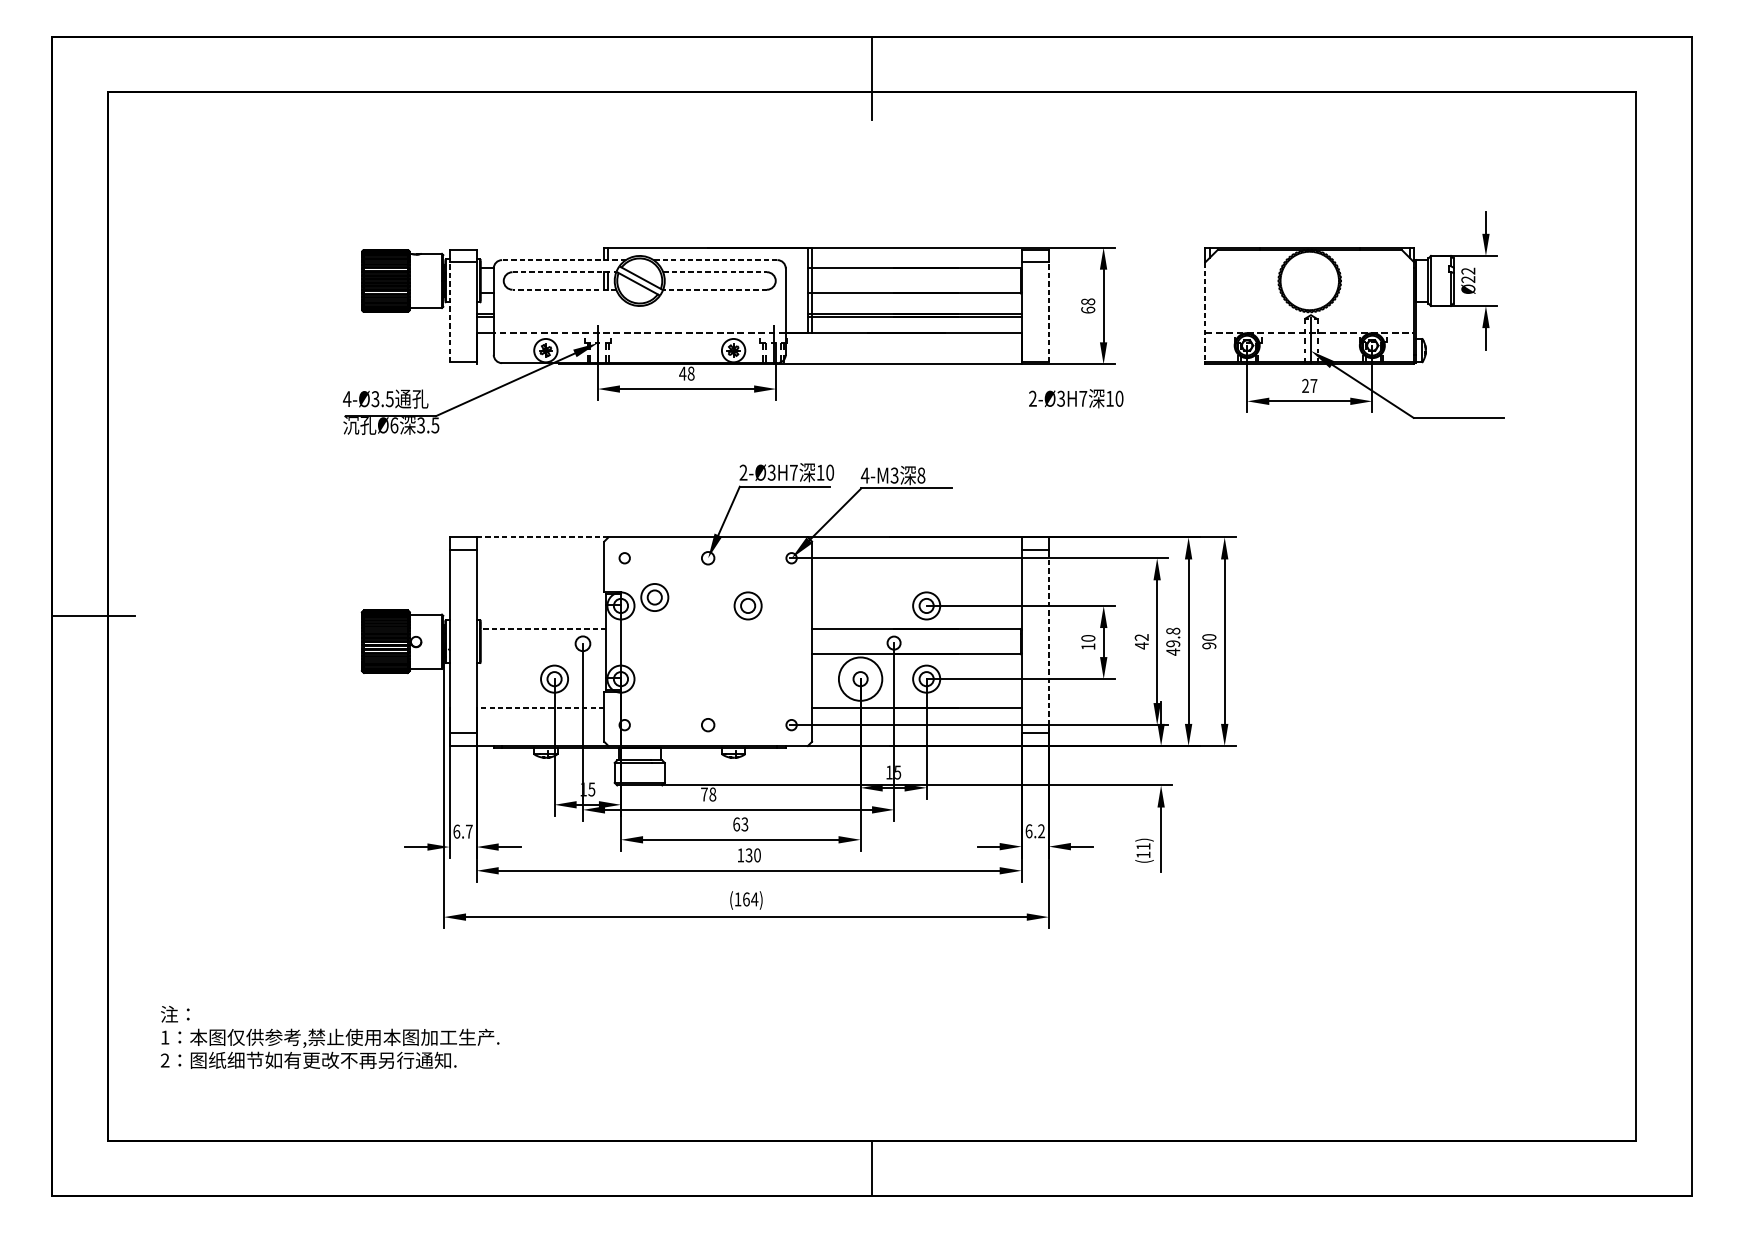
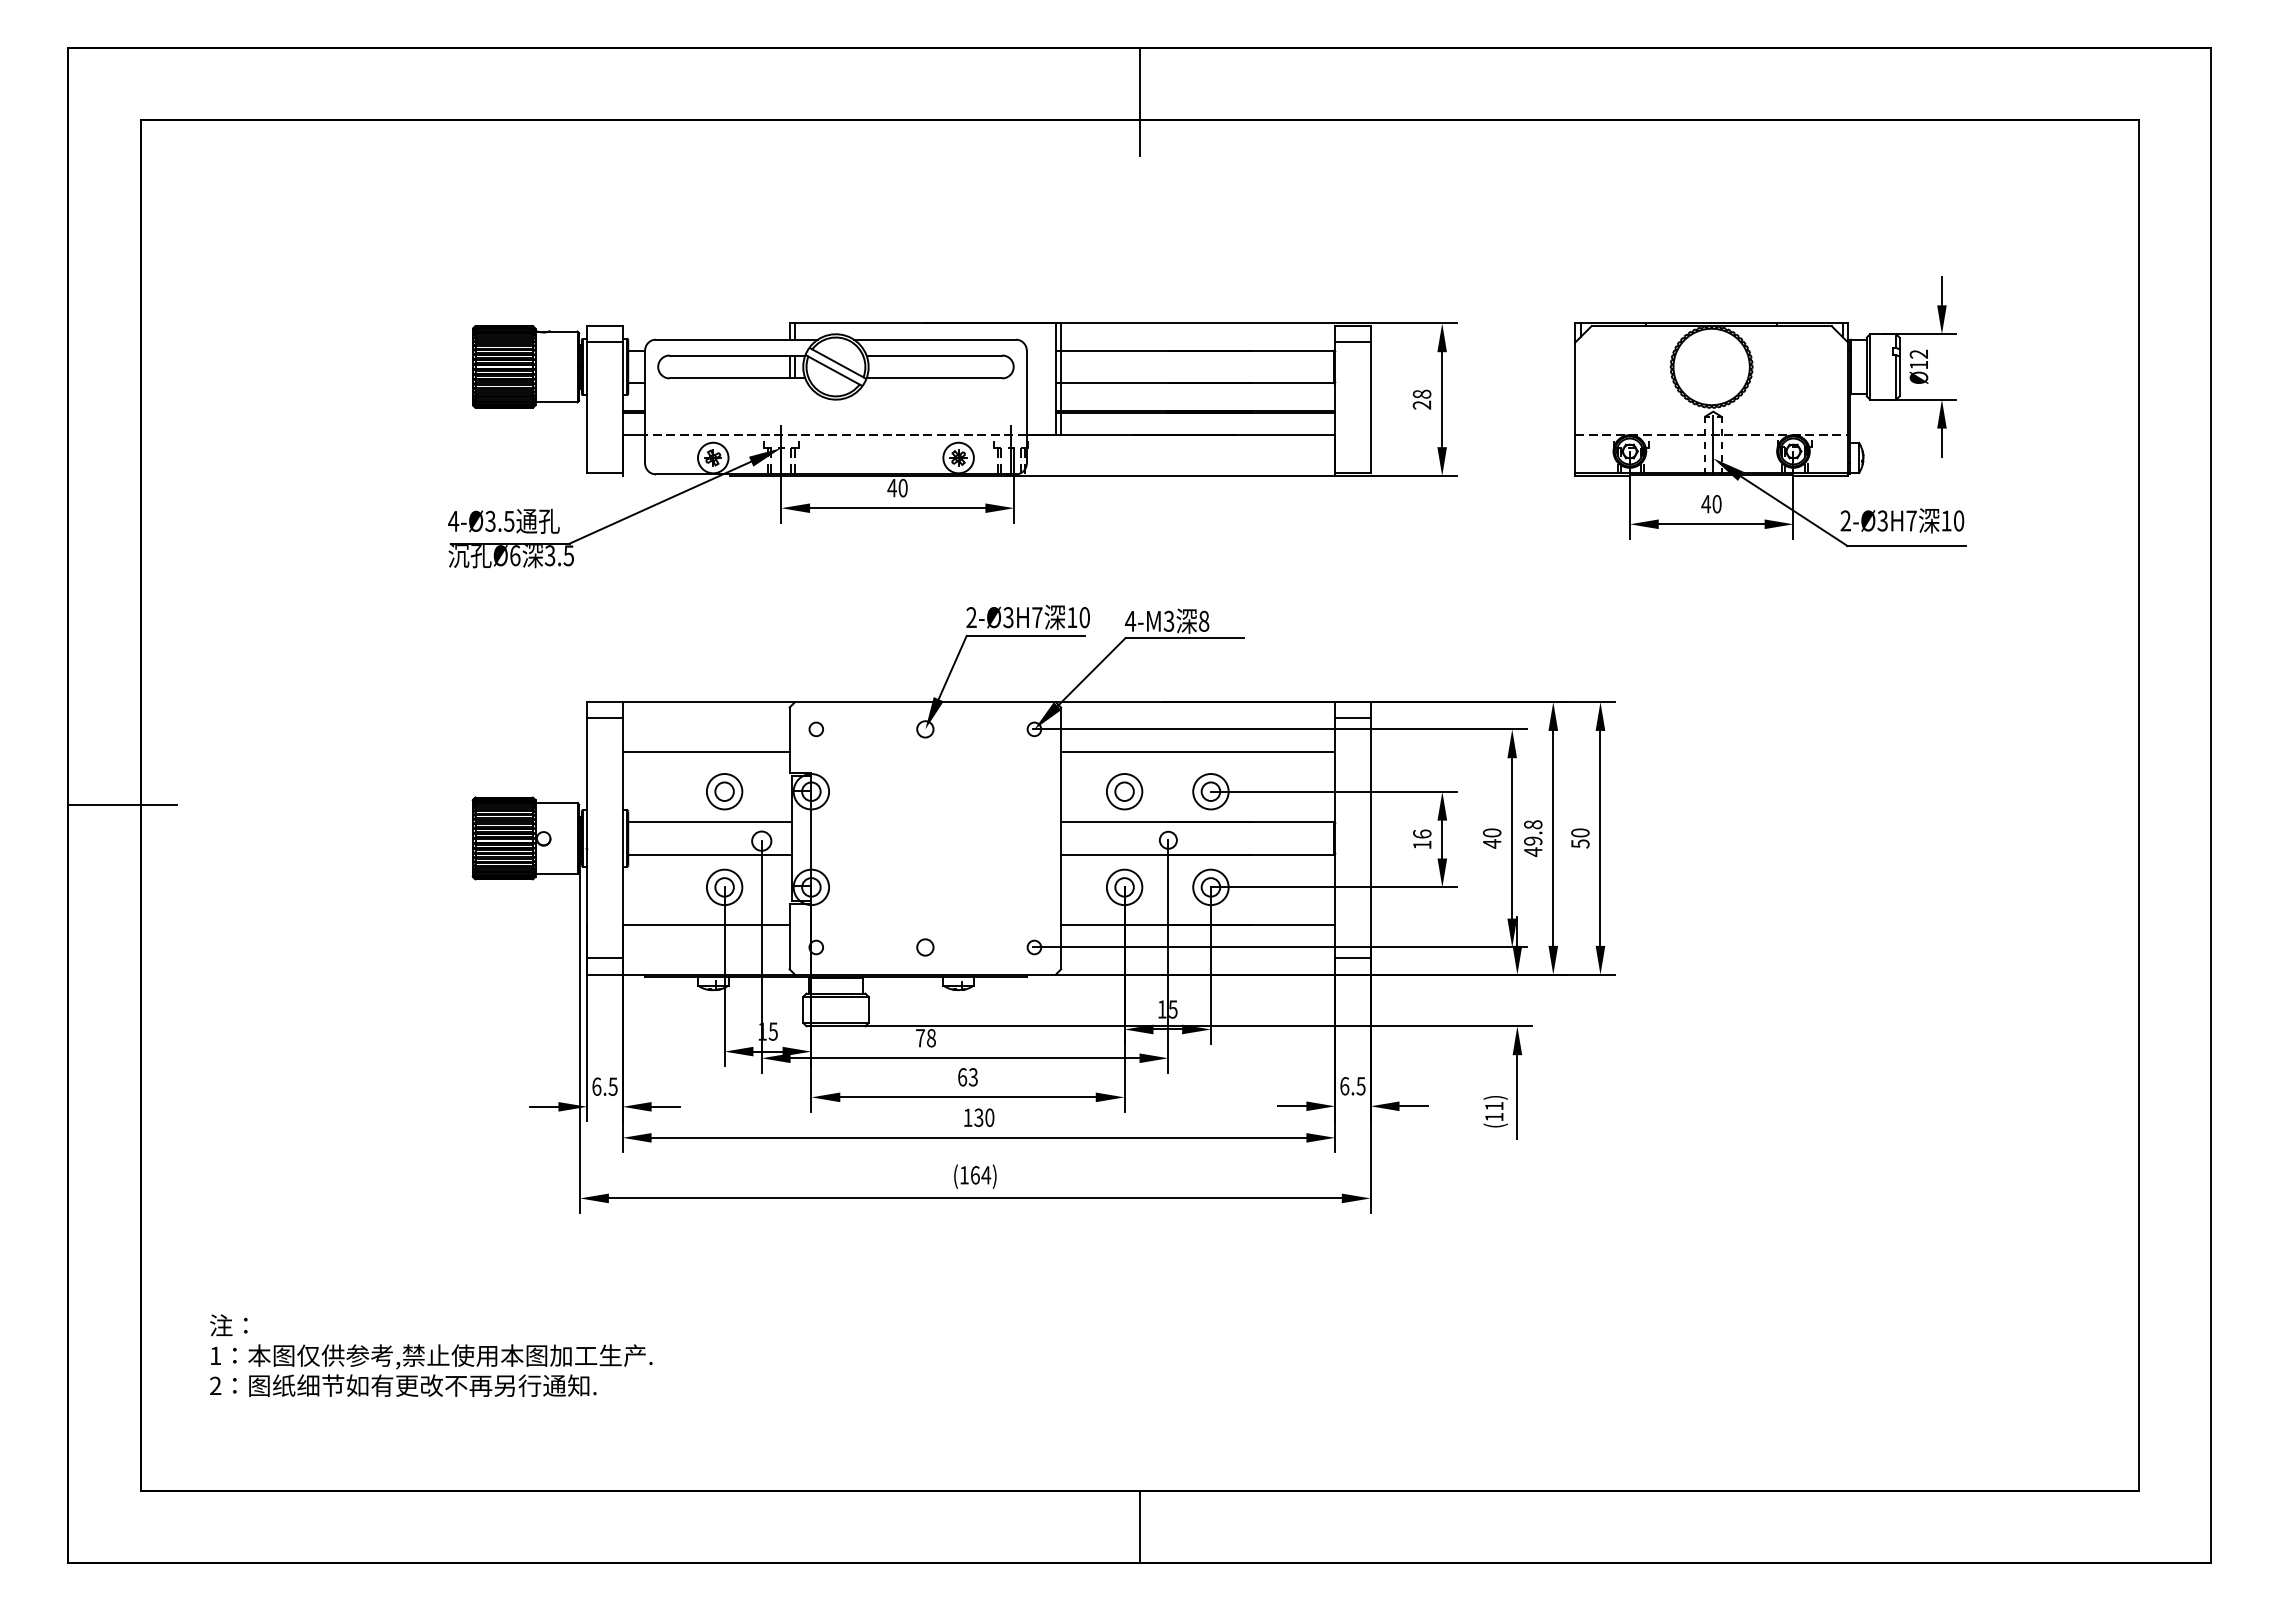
line: (563, 259) -> (736, 339), dashed -> solid
line: (715, 259) -> (934, 339), dashed -> solid
line: (564, 272) -> (737, 355), dashed -> solid
line: (715, 272) -> (934, 355), dashed -> solid
text: (1468, 279) -> (1918, 364), Ø22 -> Ø12
line: (564, 289) -> (737, 378), dashed -> solid
line: (715, 289) -> (934, 378), dashed -> solid
text: (1087, 309) -> (1421, 404), 68 -> 28
line: (449, 311) -> (587, 407), dashed -> solid
line: (1048, 311) -> (1370, 407), dashed -> solid
line: (1205, 312) -> (1575, 408), dashed -> solid
text: (690, 373) -> (902, 488), 48 -> 40
text: (1309, 386) -> (1711, 504), 27 -> 40
text: (1076, 398) -> (1902, 520), moved
line: (542, 537) -> (708, 702), dashed -> solid
line: (539, 575) -> (705, 752), added
line: (917, 575) -> (1198, 752), added
part: (654, 597) -> (724, 791), moved
part: (748, 605) -> (1124, 791), moved
line: (543, 629) -> (709, 822), dashed -> solid
text: (1088, 637) -> (1422, 833), 10 -> 16
text: (1142, 637) -> (1492, 832), 42 -> 40
line: (1048, 641) -> (1370, 838), dashed -> solid
text: (1209, 645) -> (1580, 843), 90 -> 50
line: (543, 653) -> (710, 854), added
circle: (860, 679) -> (1124, 887), size x0.62
line: (539, 707) -> (705, 924), dashed -> solid
text: (468, 831) -> (612, 1086), 6.7 -> 6.5
text: (1041, 831) -> (1360, 1086), 6.2 -> 6.5

